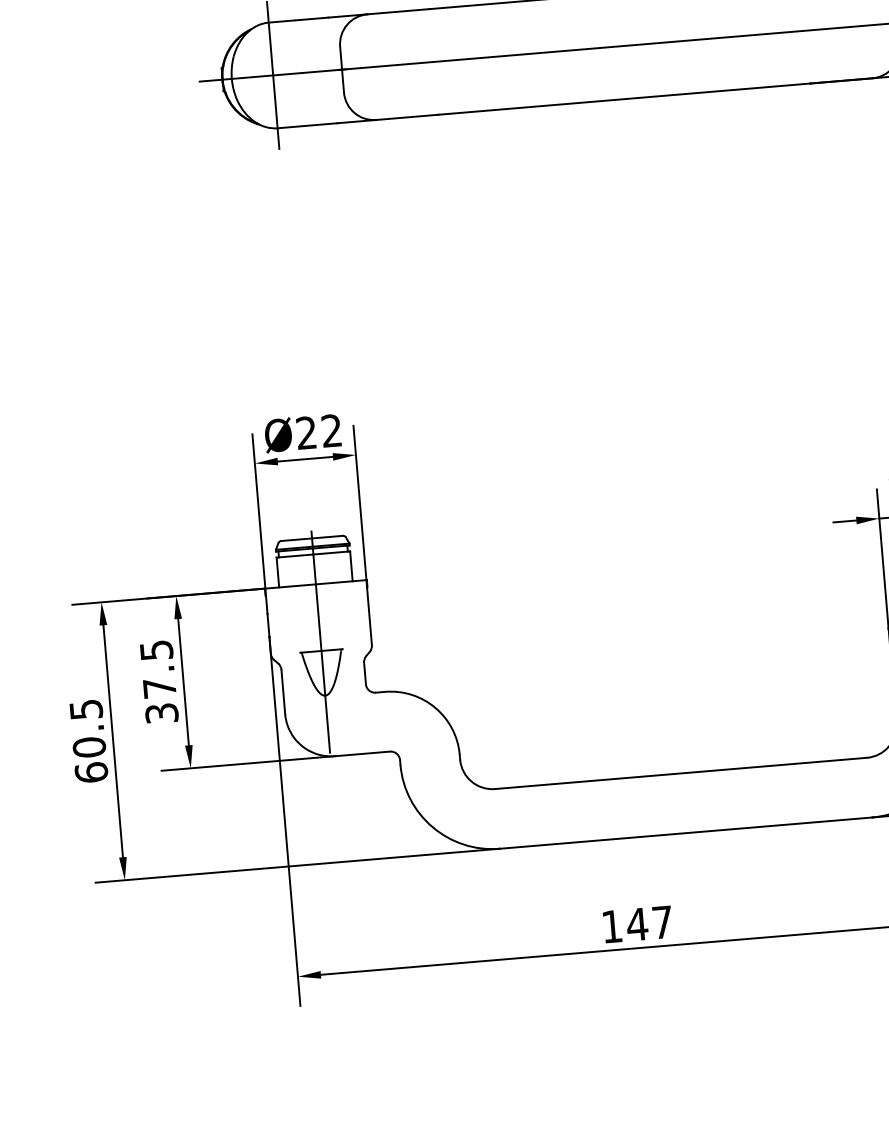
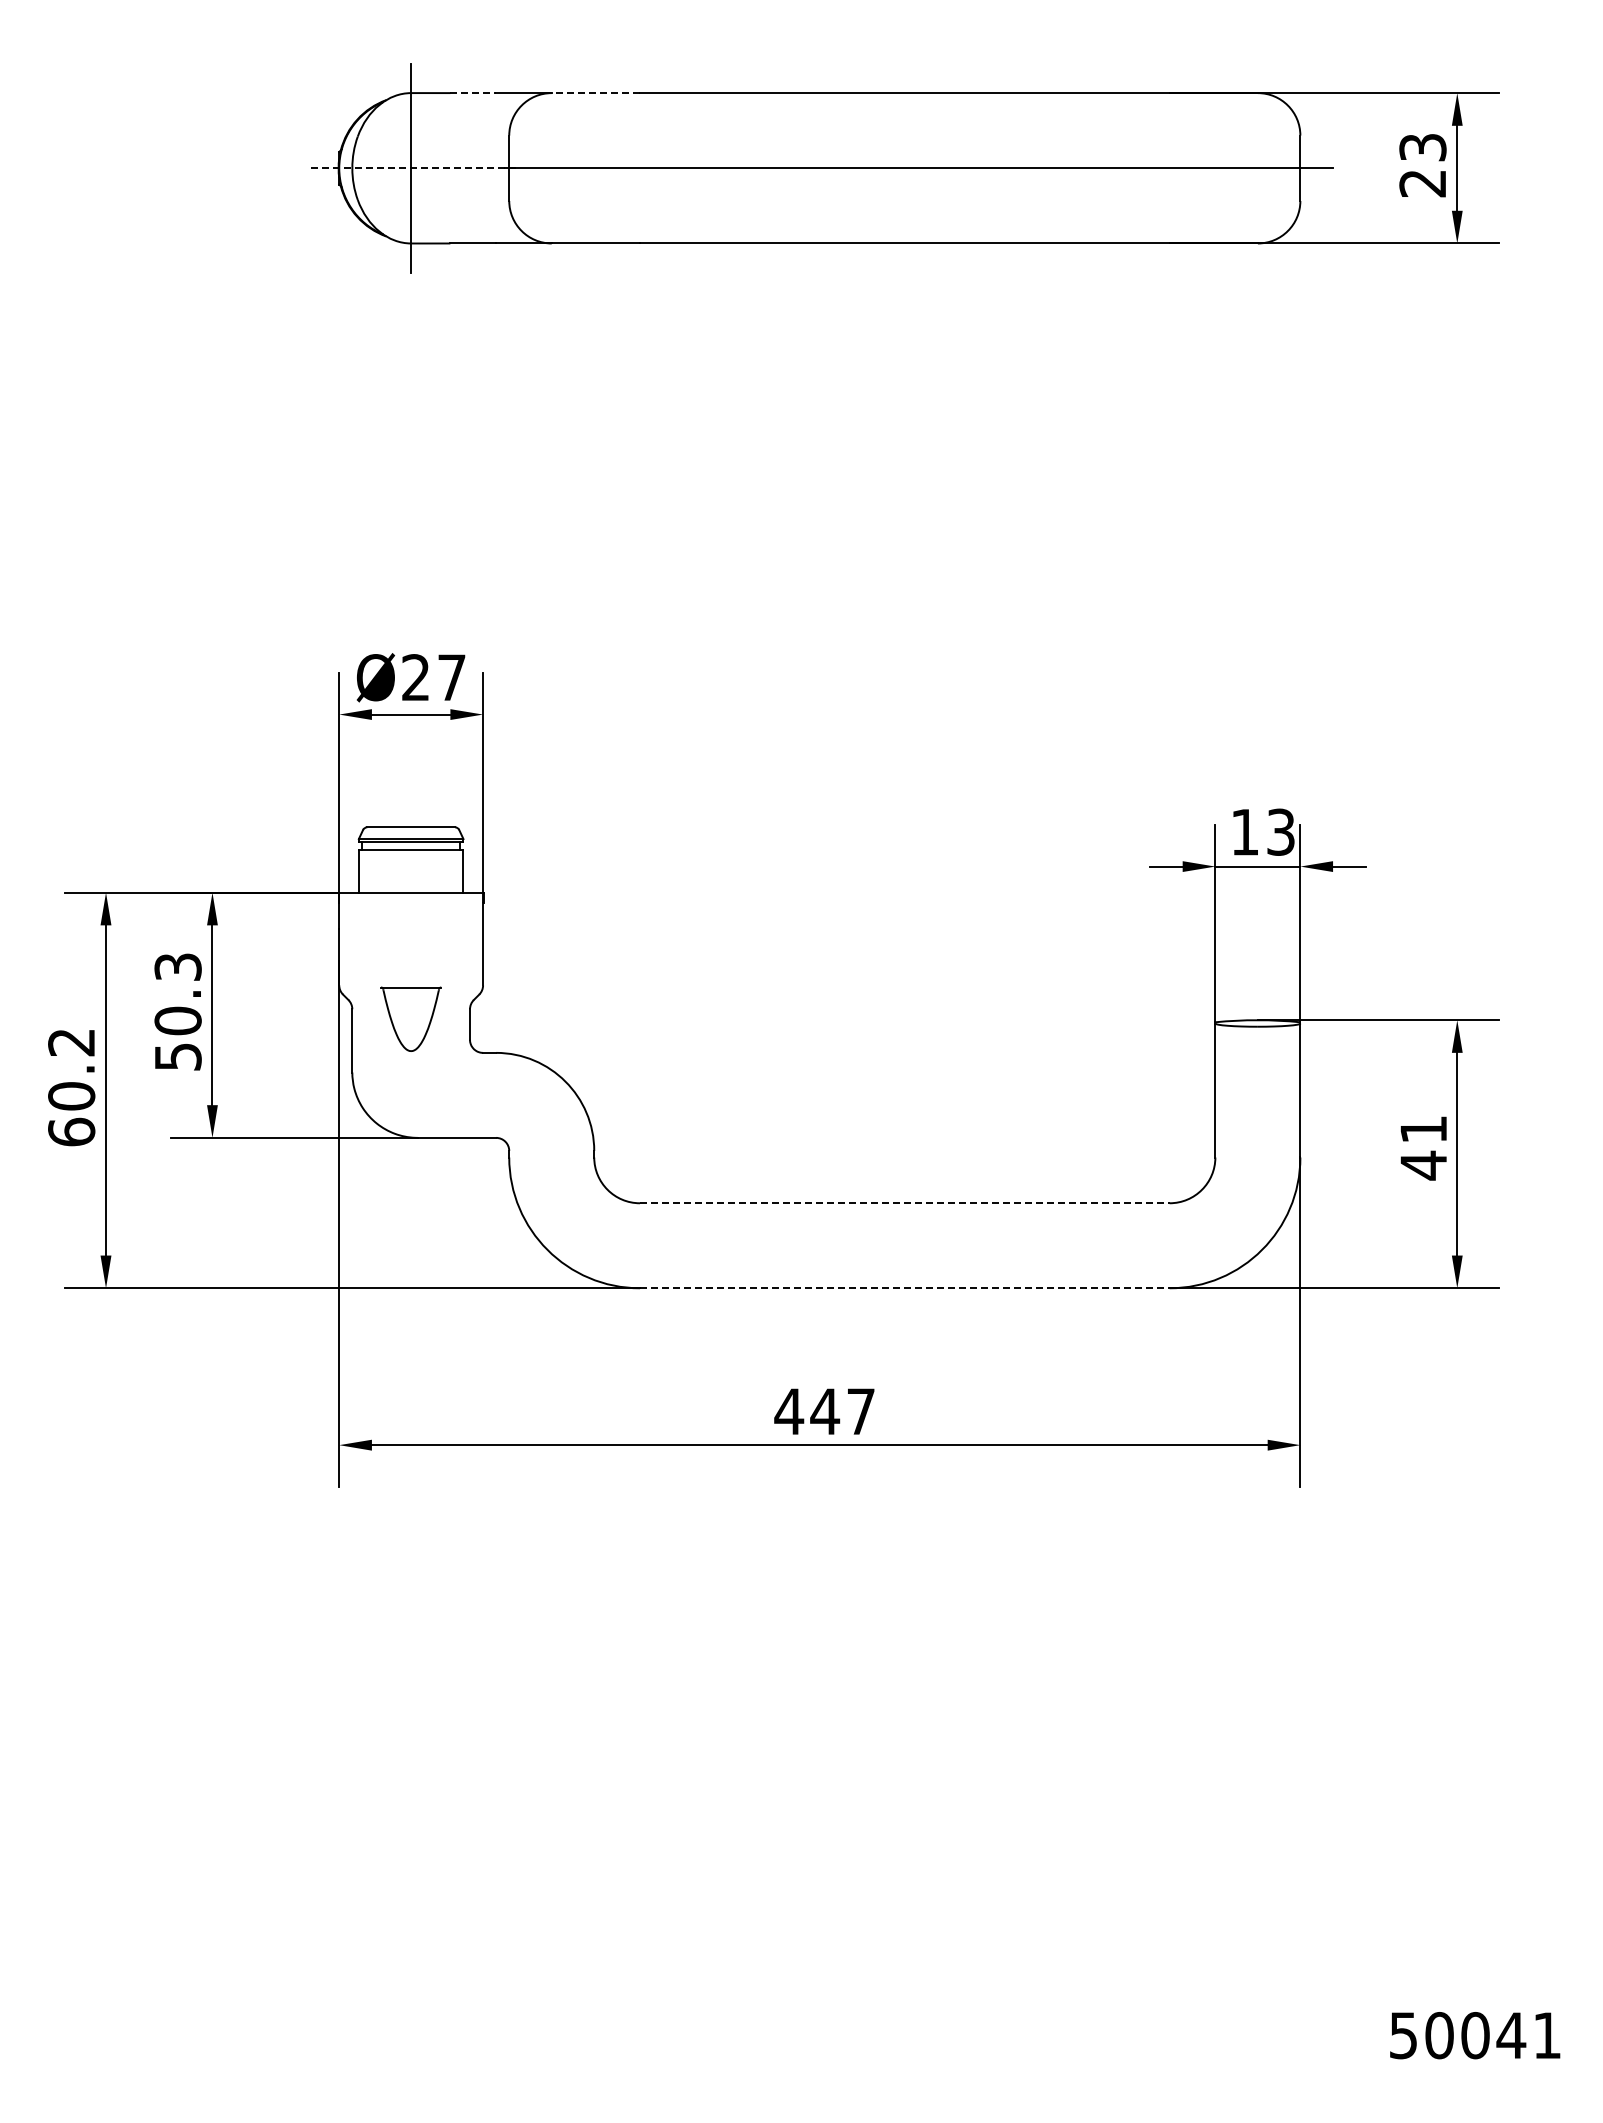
line: (398, 12) -> (595, 93), solid -> dashed
line: (312, 19) -> (473, 93), solid -> dashed
line: (273, 75) -> (411, 168), solid -> dashed
text: (331, 430) -> (451, 677), Ø22 -> Ø27
line: (320, 641) -> (411, 974), removed
text: (158, 681) -> (177, 1011), 37.5 -> 50.3
text: (86, 709) -> (71, 1042), 60.5 -> 60.2
line: (680, 773) -> (904, 1203), solid -> dashed
line: (685, 833) -> (904, 1288), solid -> dashed
text: (612, 926) -> (789, 1411), 147 -> 447

